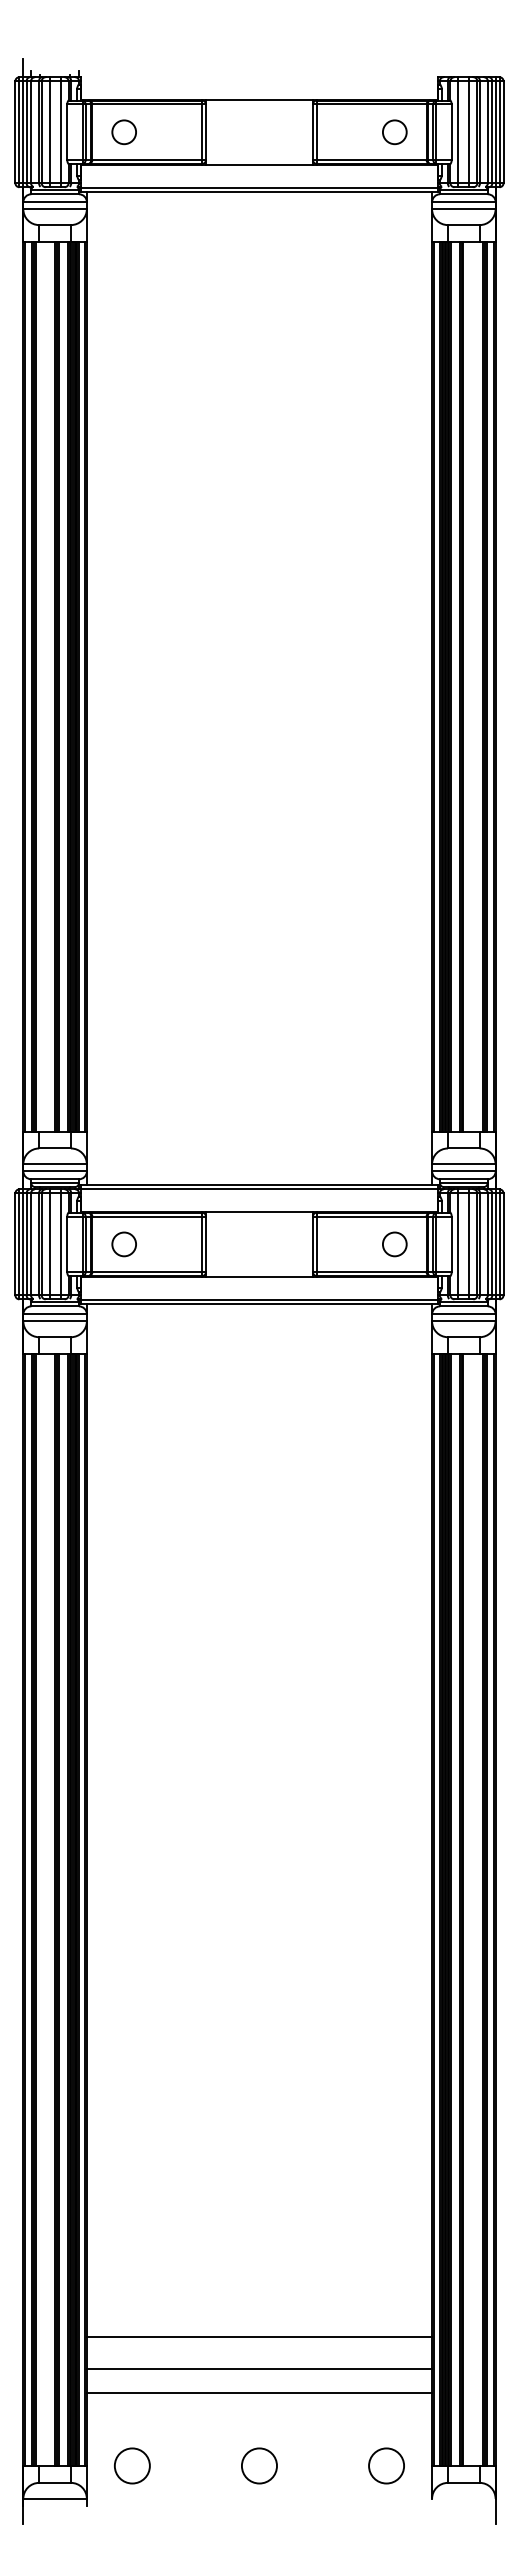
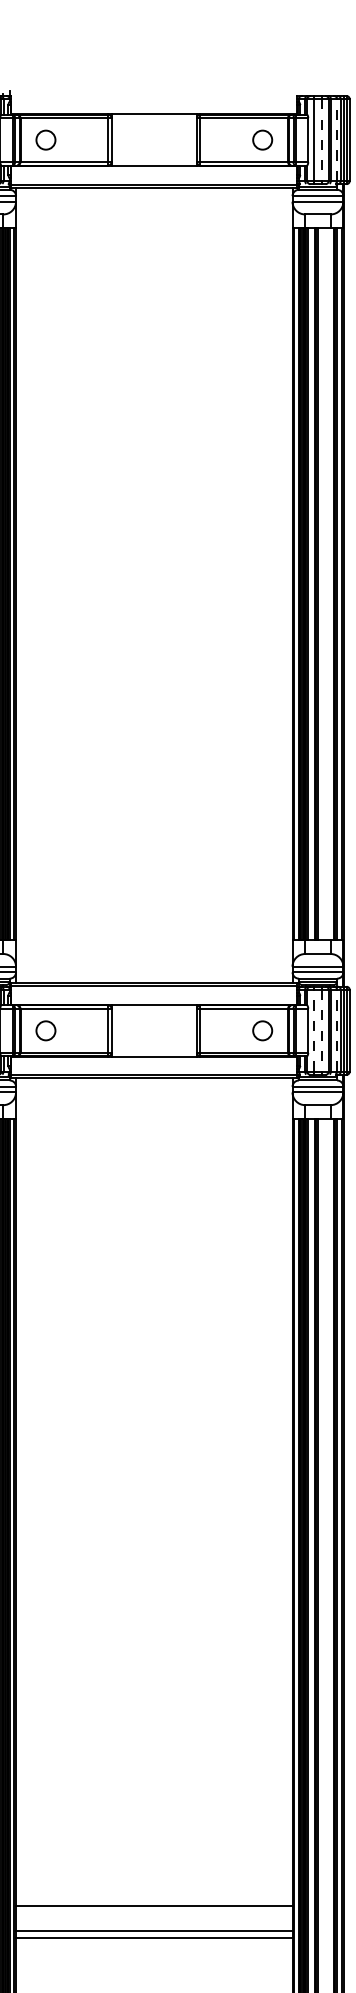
line: (487, 131) -> (336, 139), solid -> dashed
line: (469, 132) -> (322, 140), solid -> dashed
line: (458, 1243) -> (313, 1030), solid -> dashed
line: (487, 1243) -> (336, 1030), solid -> dashed
line: (469, 1244) -> (322, 1030), solid -> dashed
line: (259, 2392) -> (154, 1937), moved

